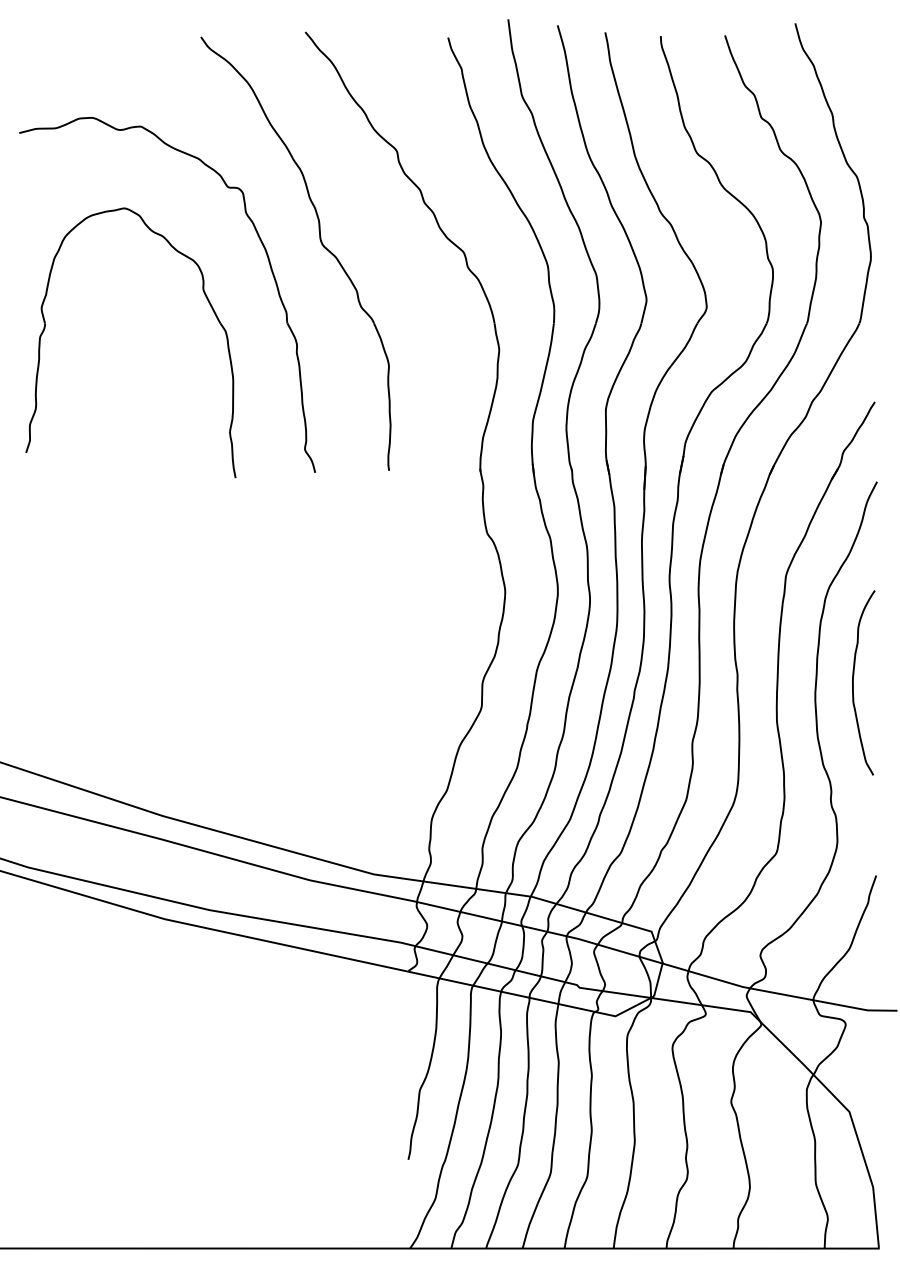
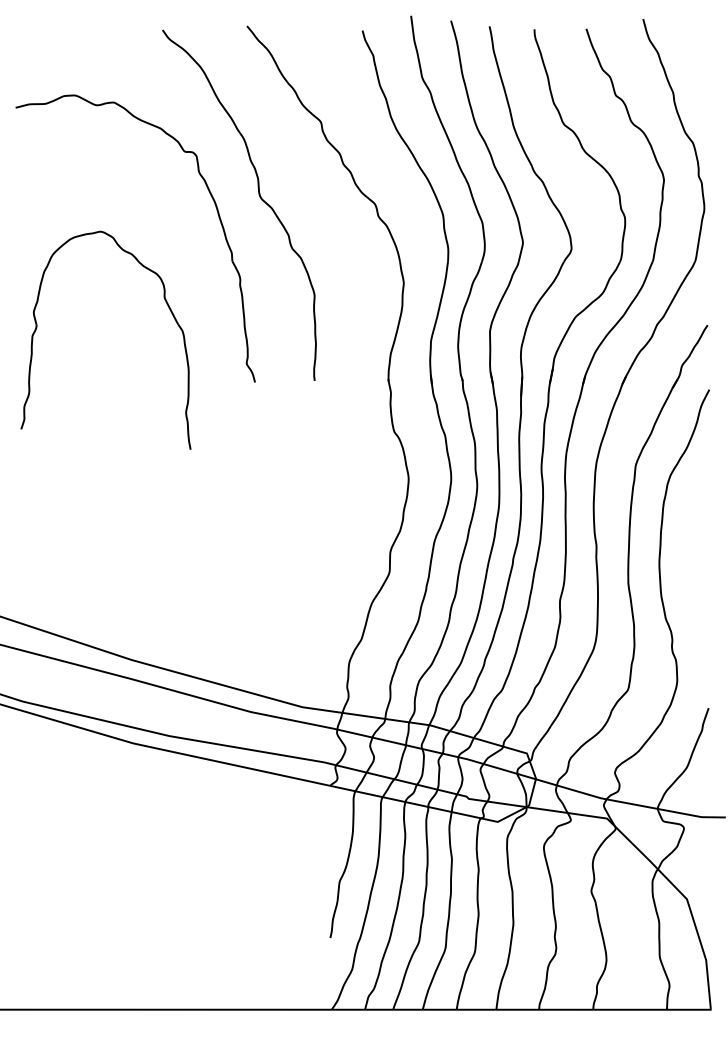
part: (46, 326) -> (37, 327), moved
curve: (853, 683) -> (690, 552), removed

